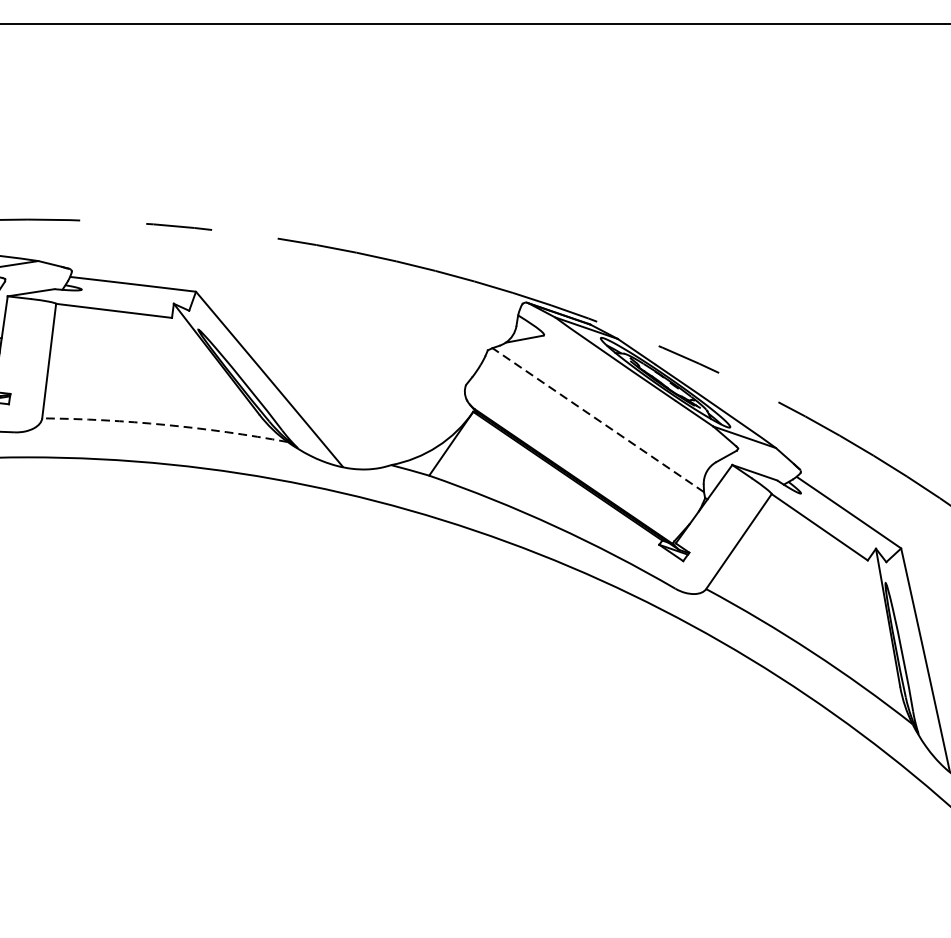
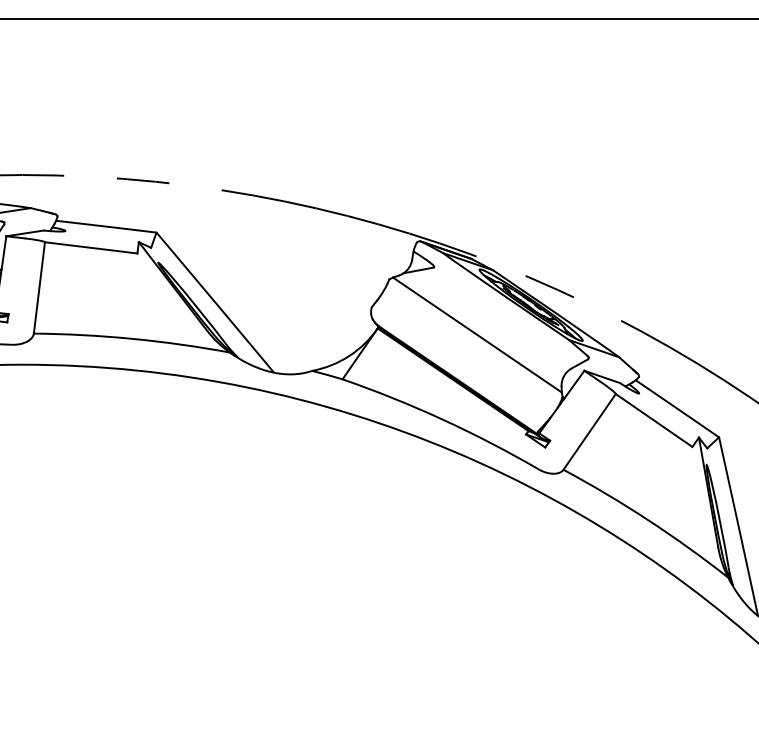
line: (598, 419) -> (477, 334), dashed -> solid
arc: (165, 424) -> (132, 338), dashed -> solid

